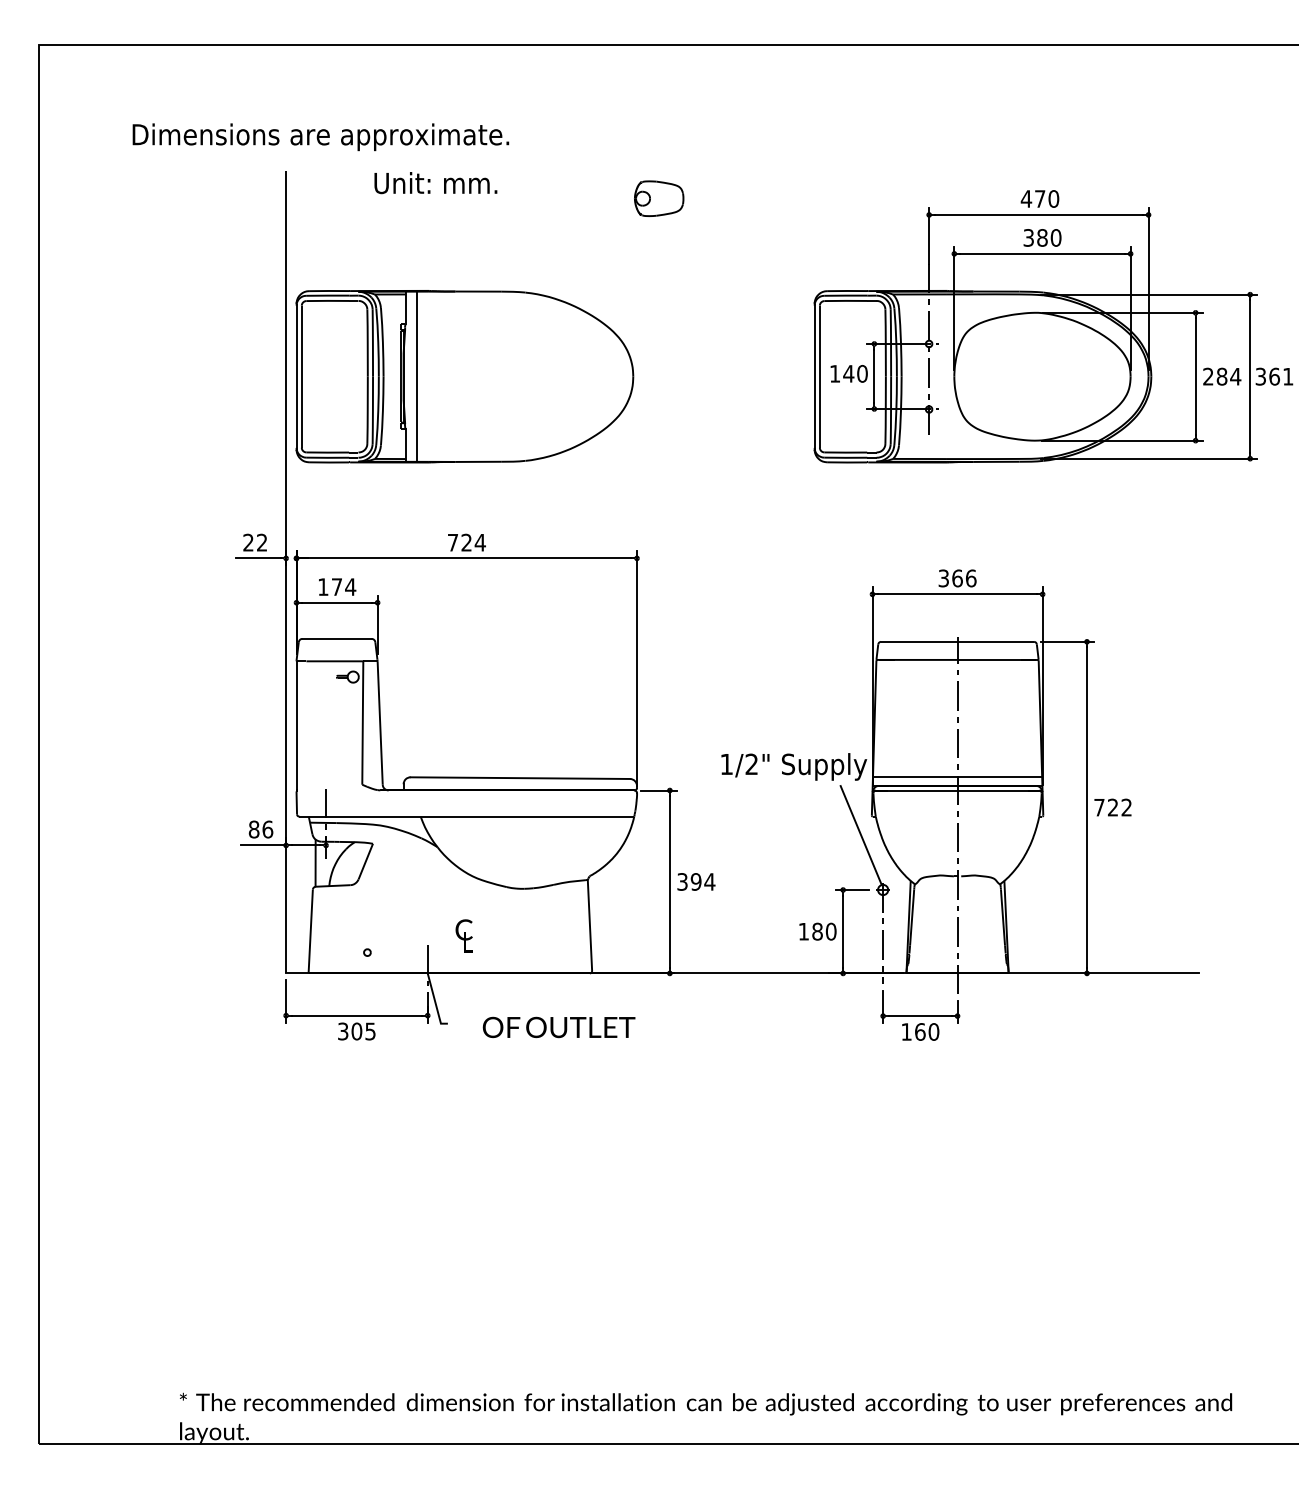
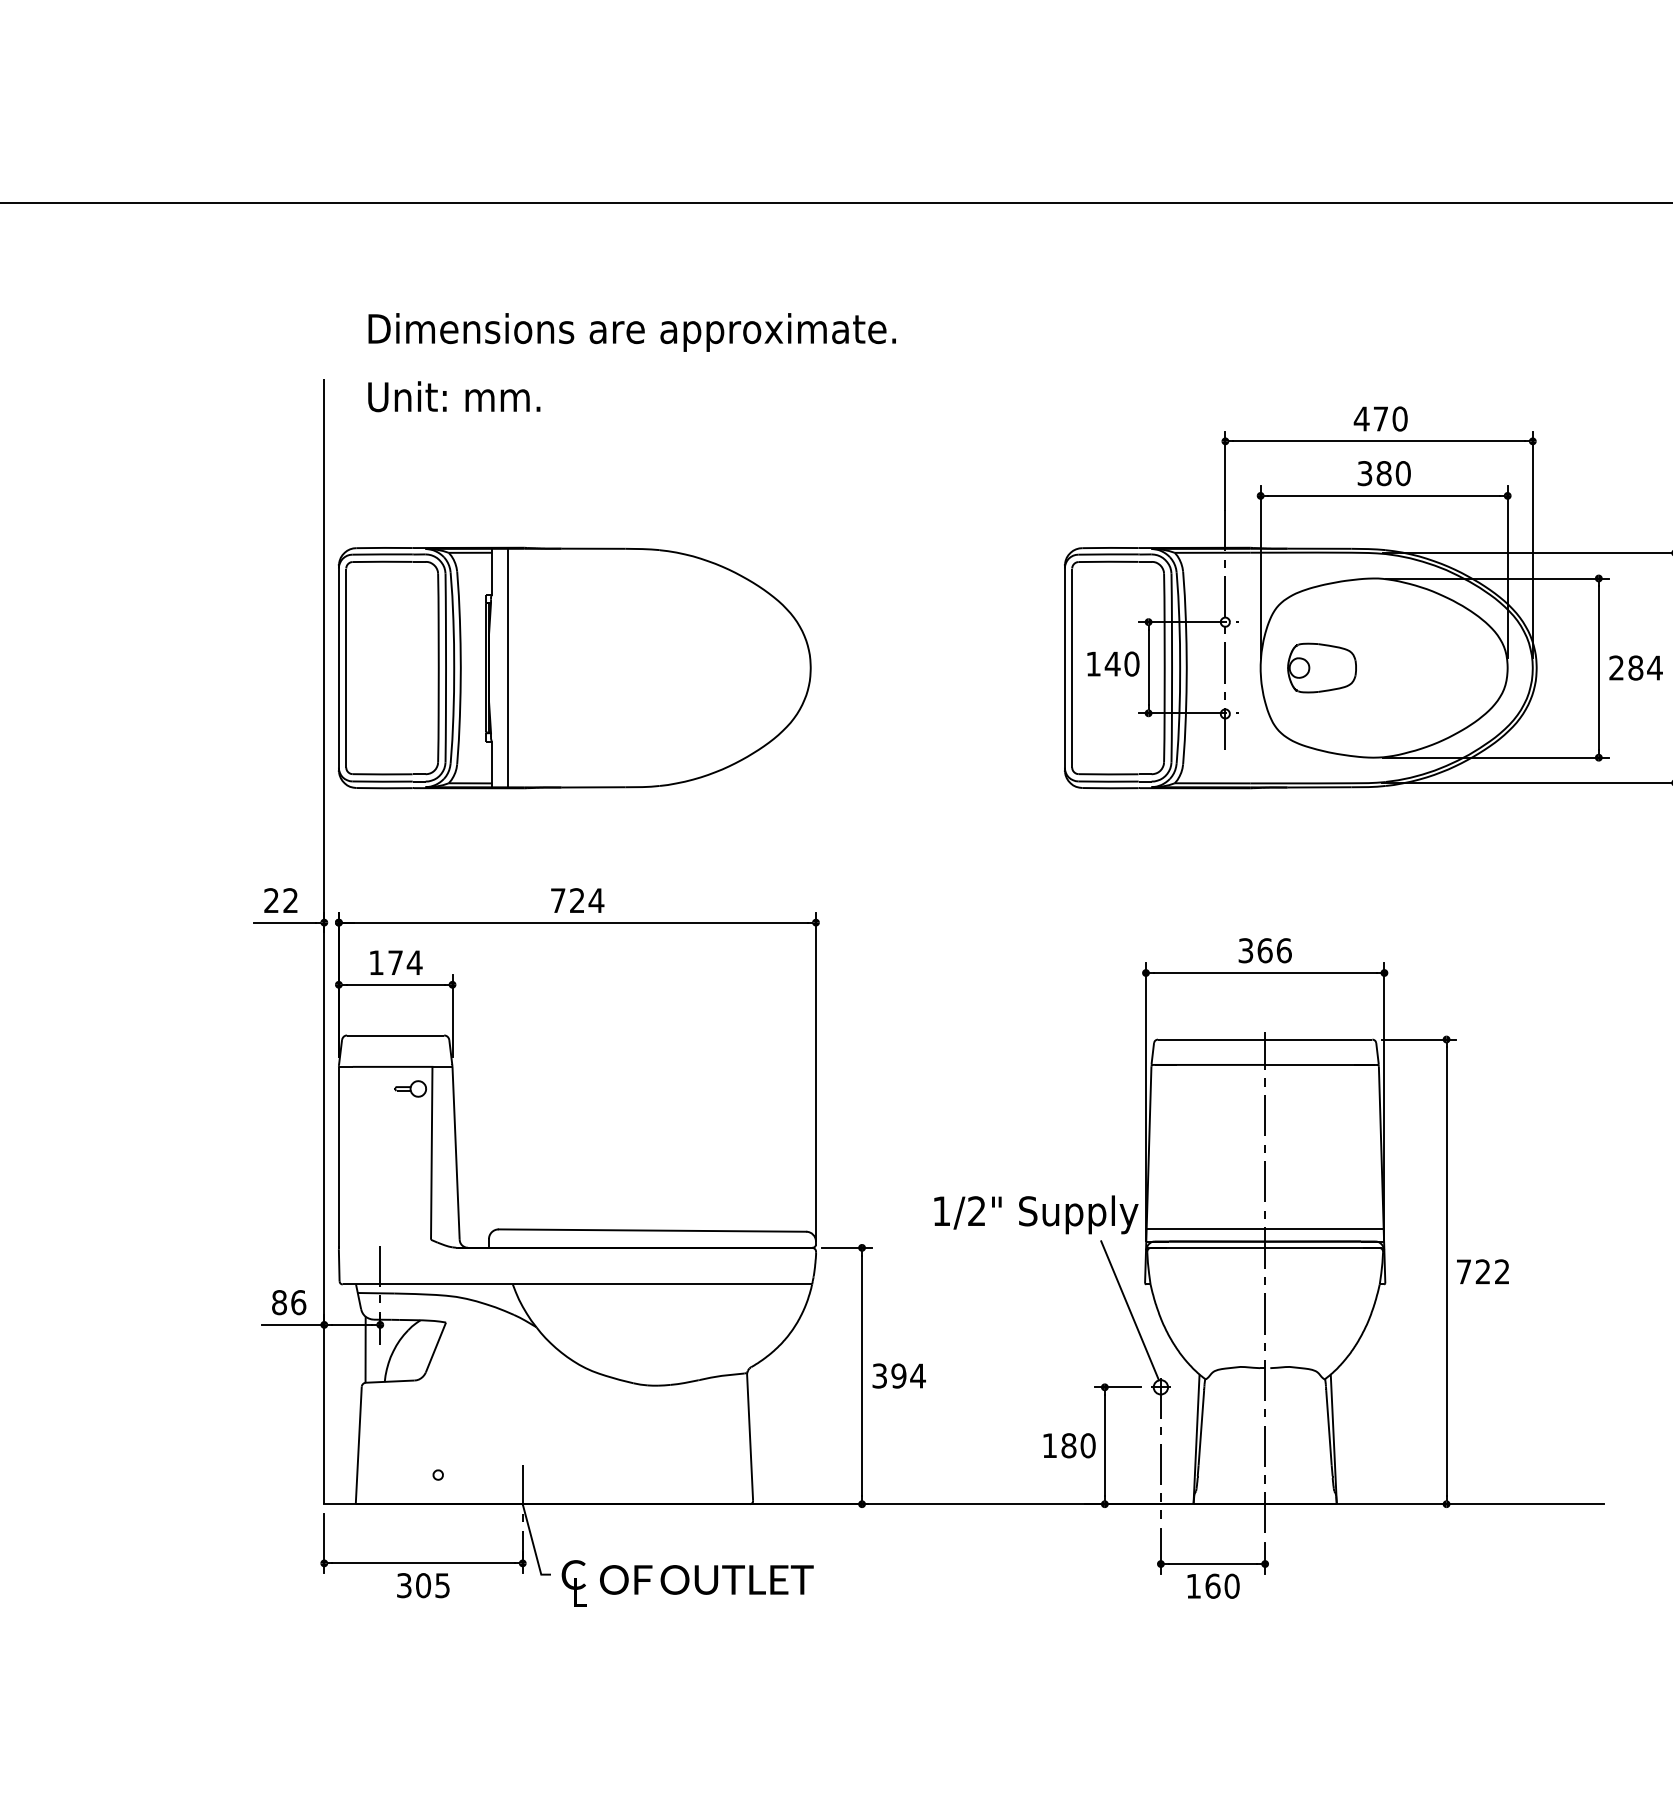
text: (320, 137) -> (631, 332), moved
text: (435, 183) -> (453, 397), moved
part: (659, 198) -> (1322, 667), moved
text: (463, 935) -> (572, 1582), moved

